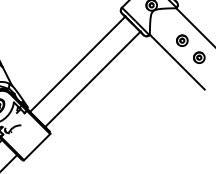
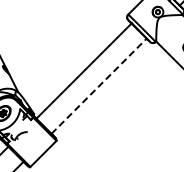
line: (92, 79) -> (98, 86), solid -> dashed

